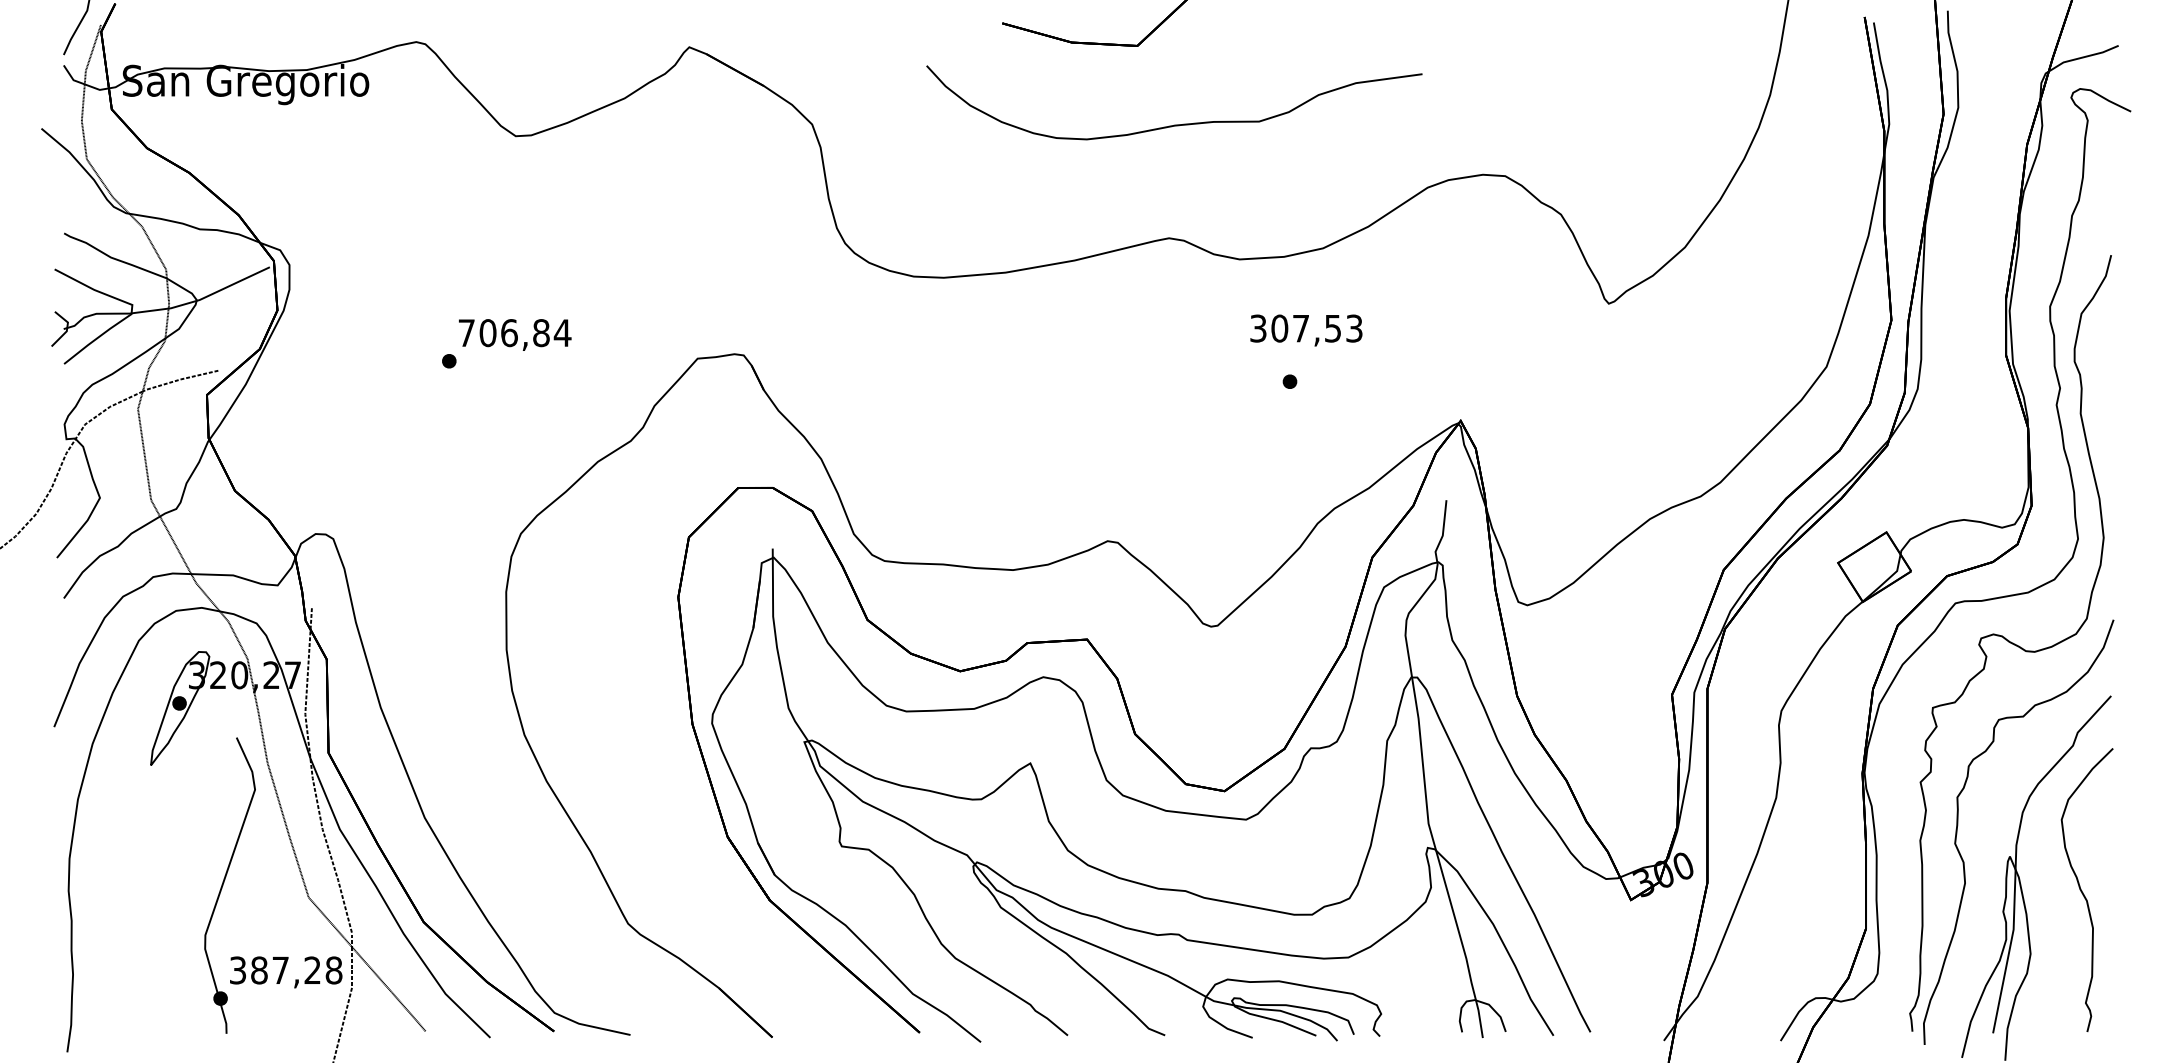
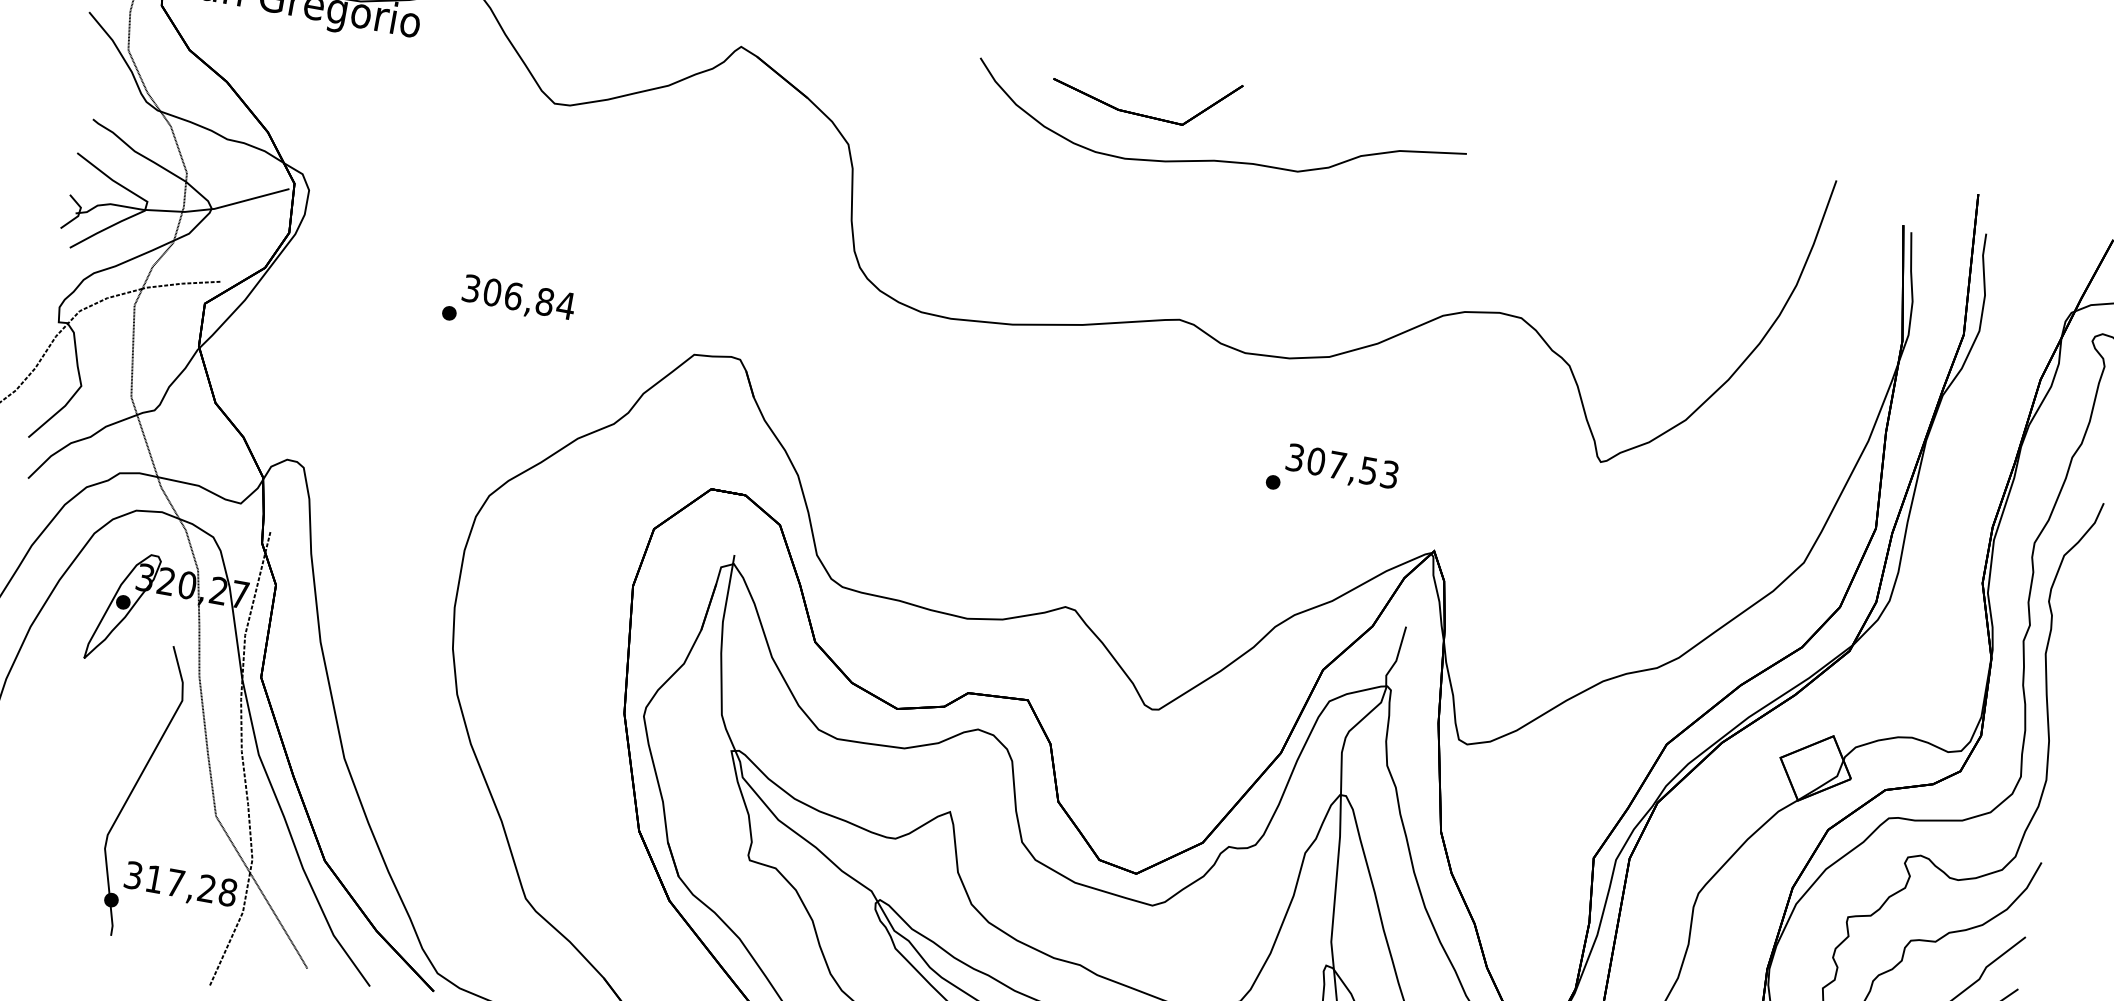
part: (1174, 124) -> (1213, 159), moved
text: (1306, 330) -> (1342, 468), moved
text: (466, 333) -> (471, 289), 706,84 -> 306,84
text: (259, 970) -> (154, 879), 387,28 -> 317,28

